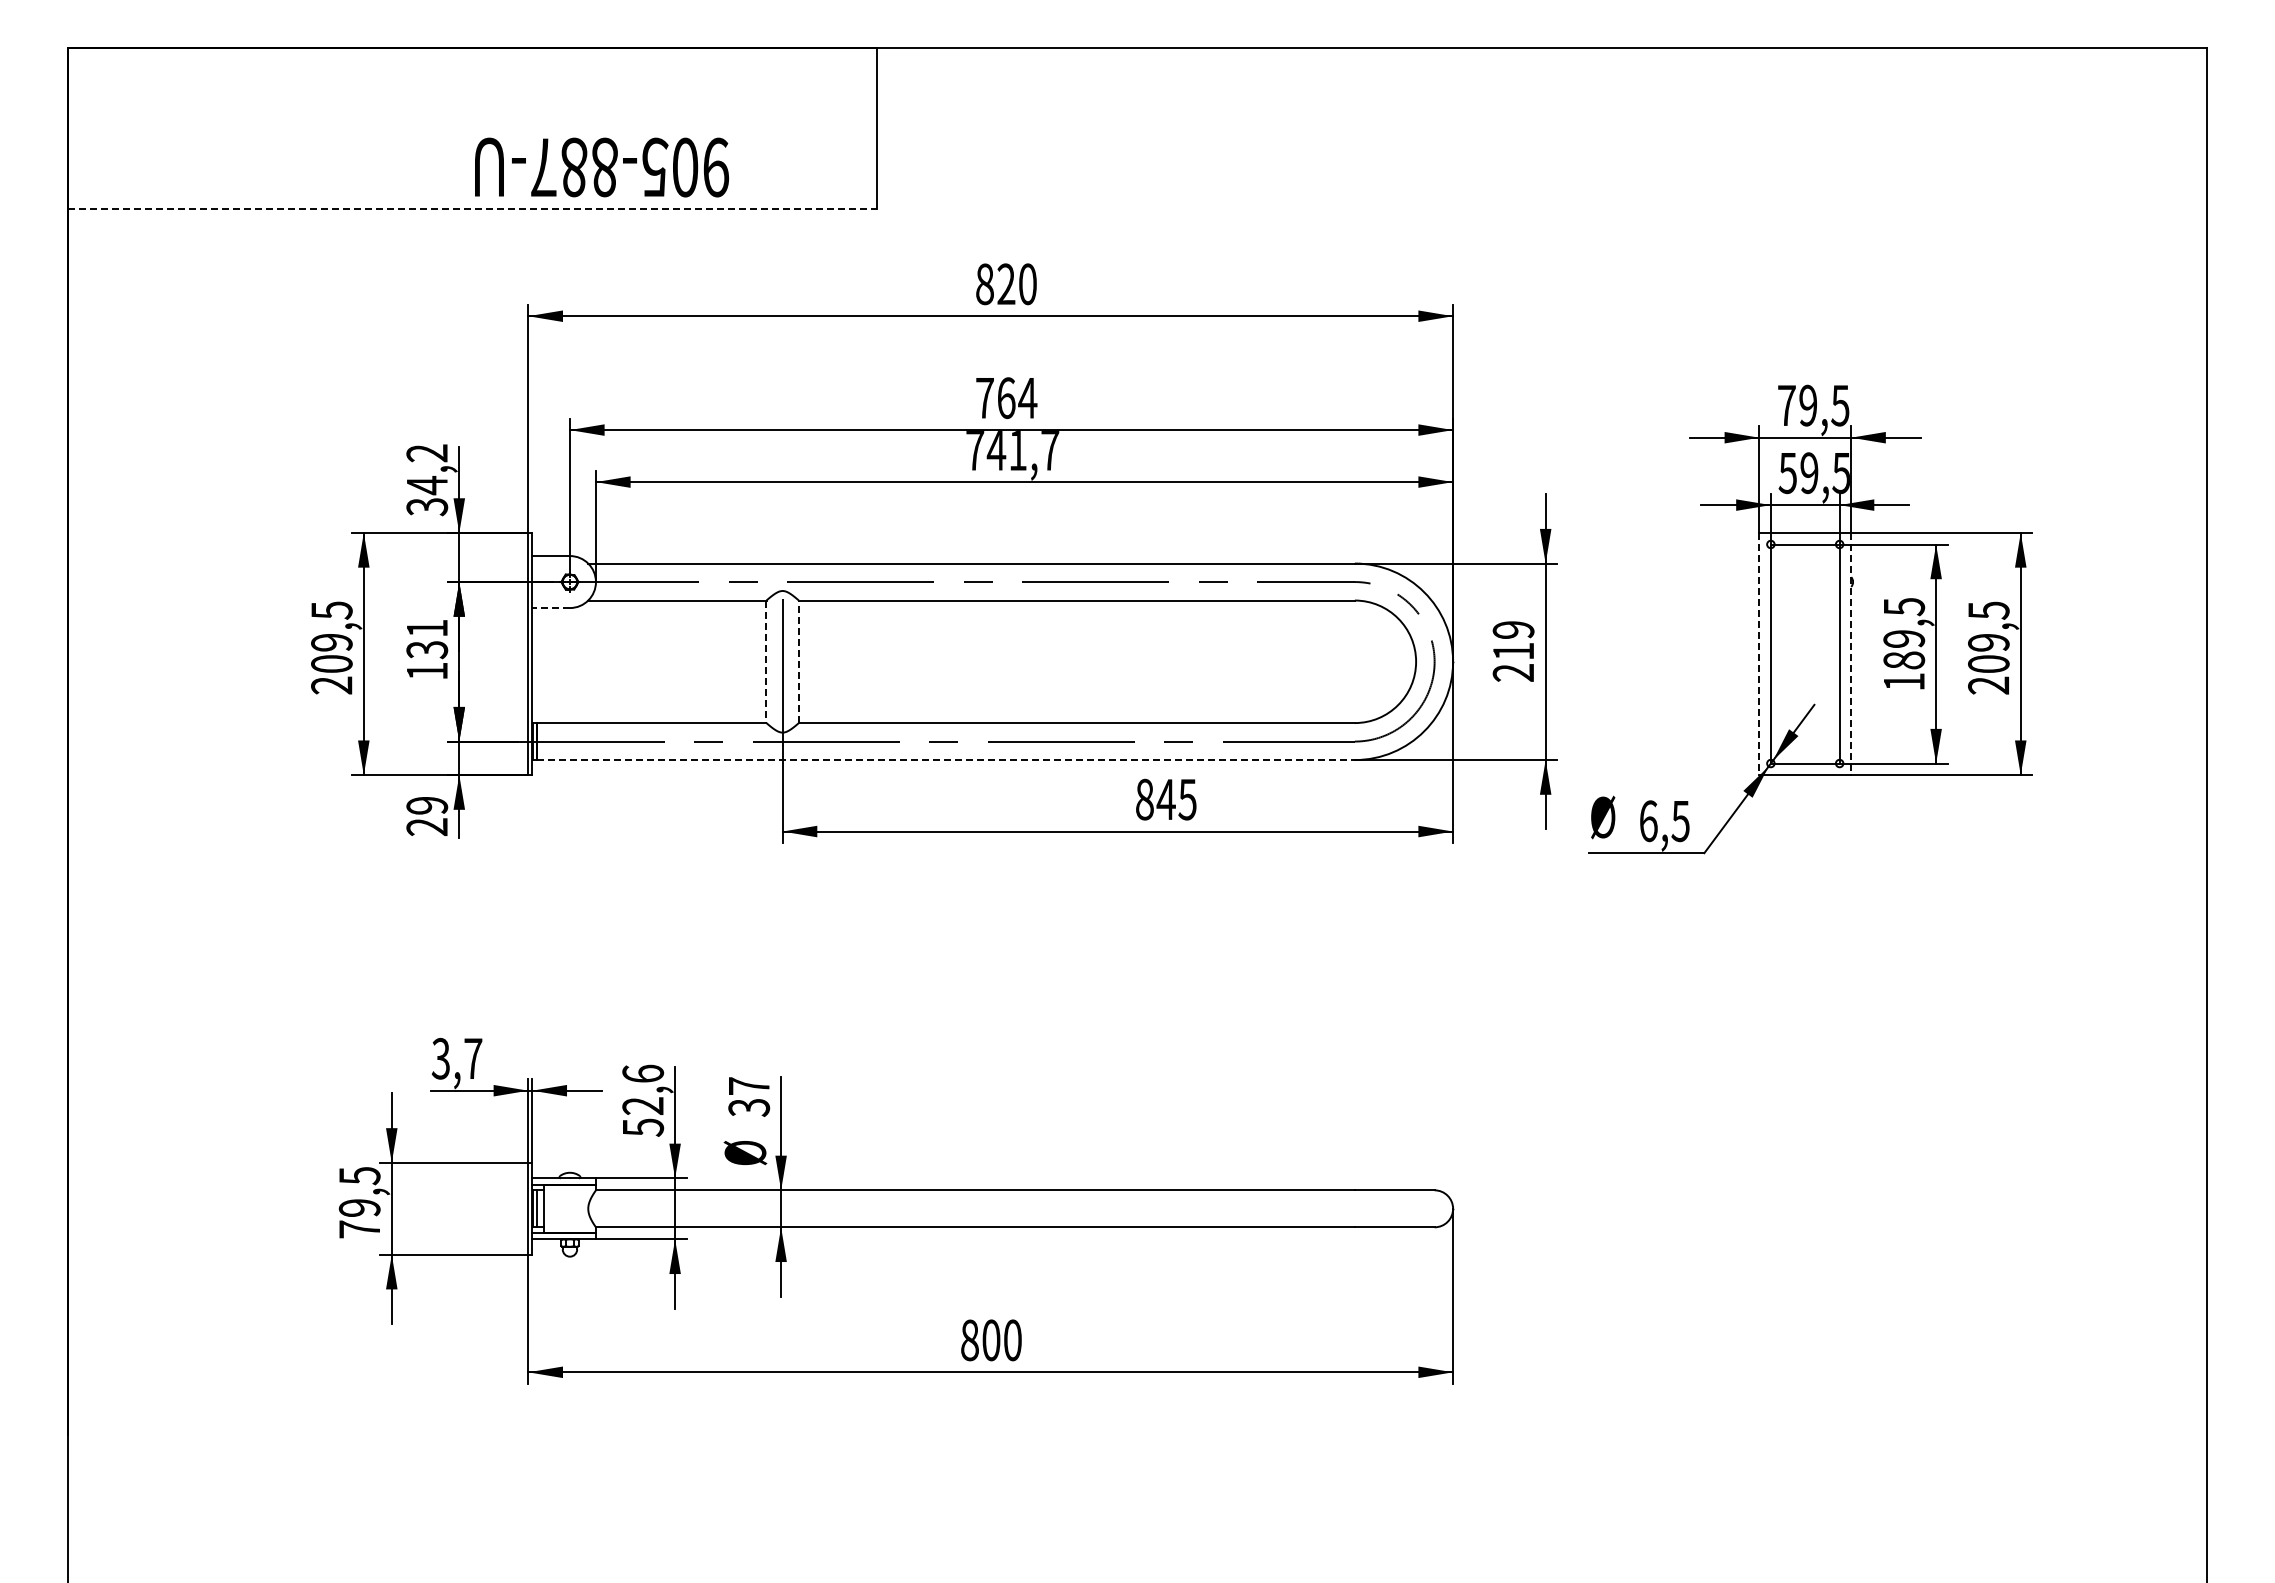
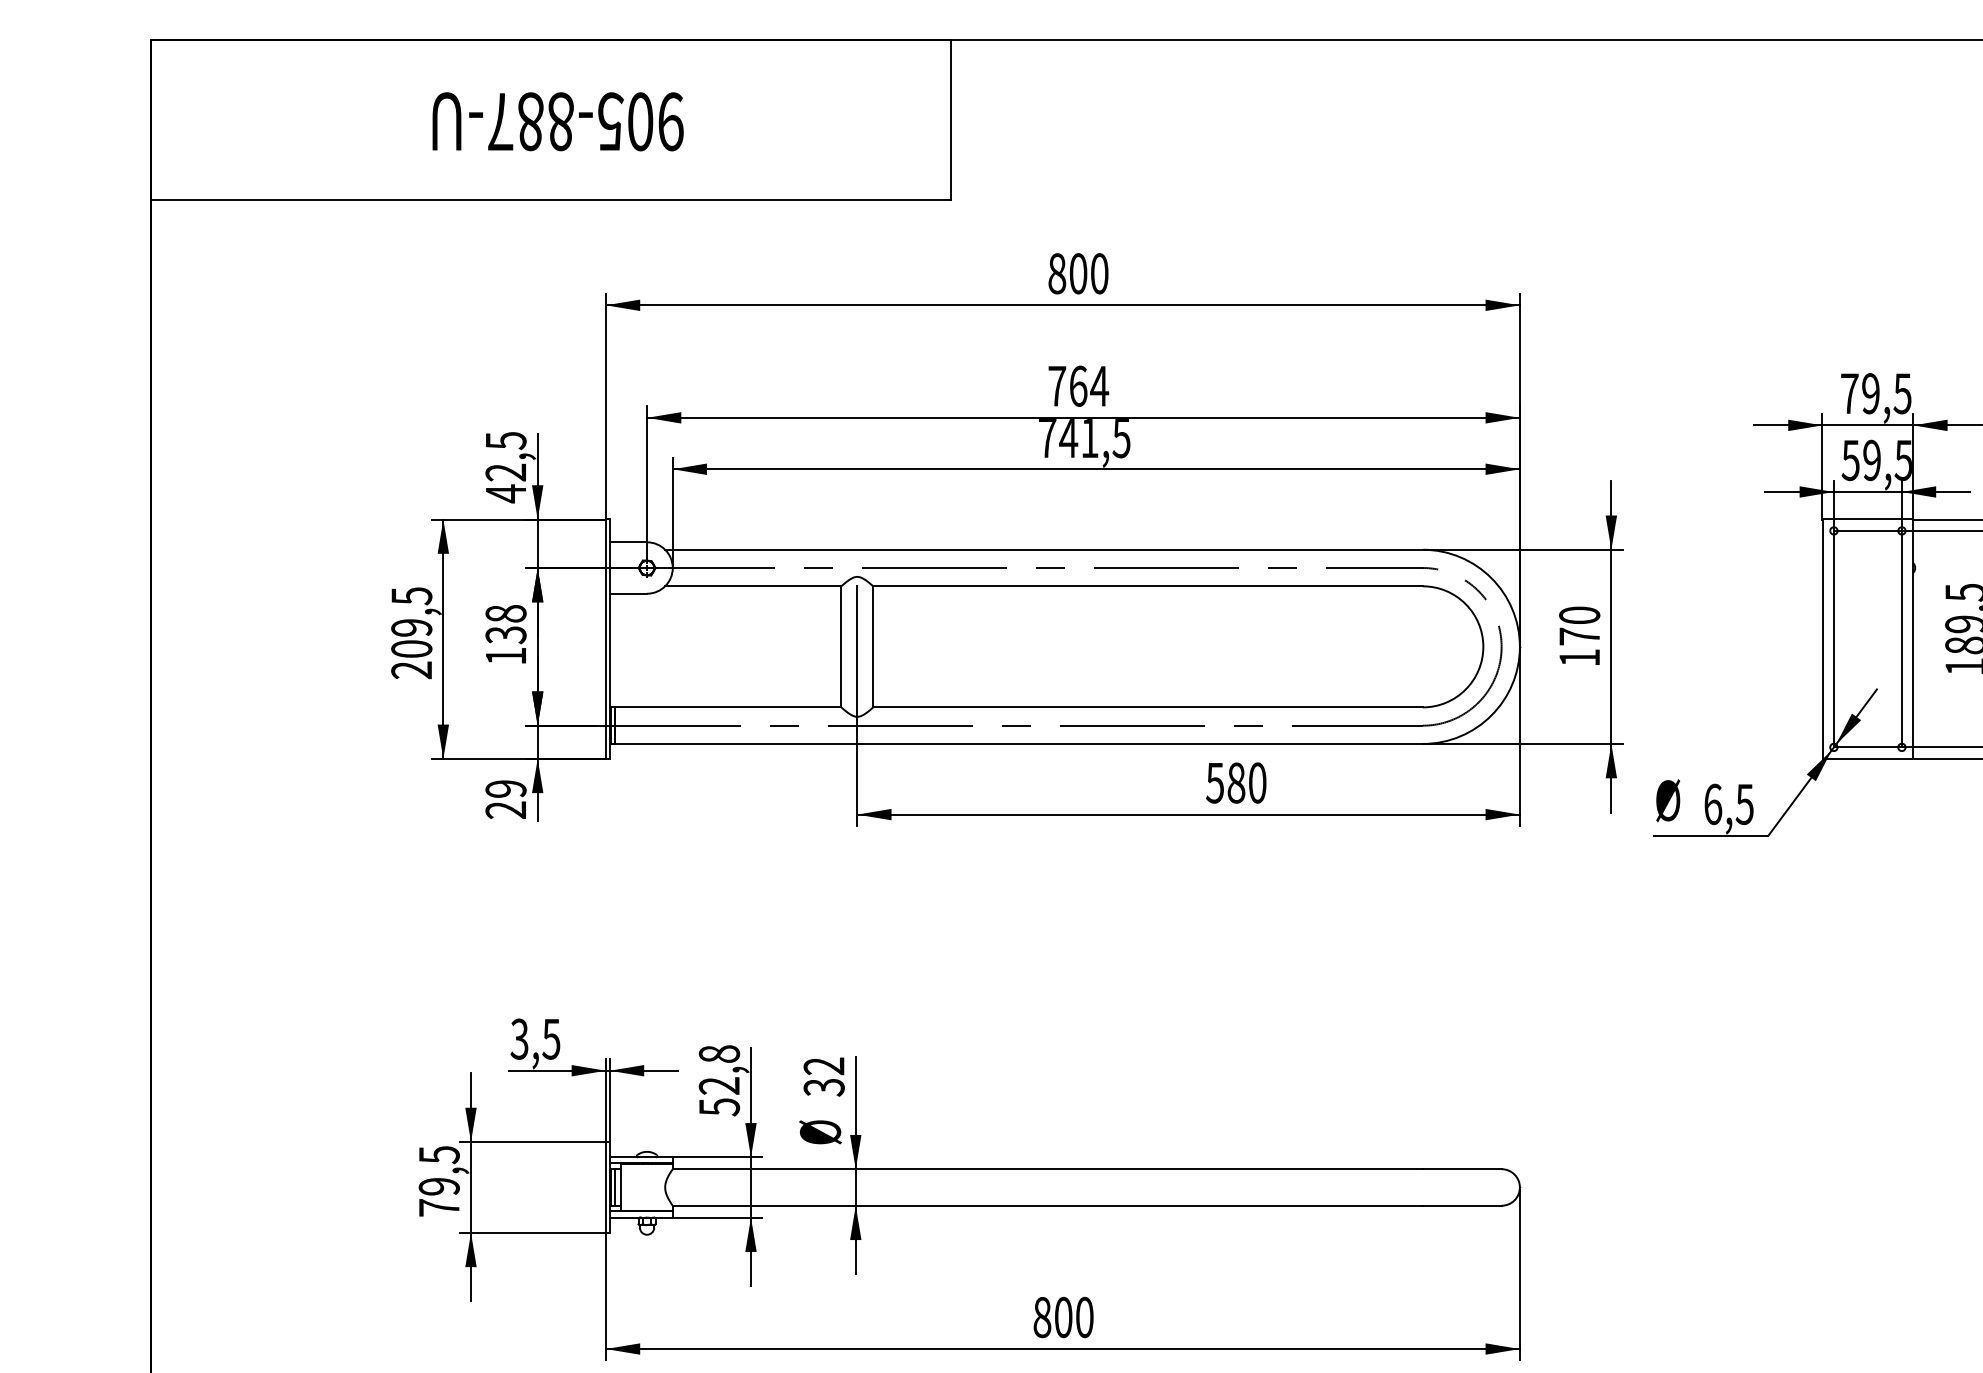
text: (601, 167) -> (557, 121), moved
line: (472, 209) -> (550, 199), dashed -> solid
text: (1006, 284) -> (1078, 273), 820 -> 800
text: (1049, 451) -> (1121, 439), 741,7 -> 741,5
text: (427, 480) -> (506, 467), 34,2 -> 42,5
line: (551, 608) -> (628, 594), dashed -> solid
text: (427, 628) -> (506, 613), 131 -> 138
text: (1513, 651) -> (1579, 636), 219 -> 170
line: (1759, 654) -> (1822, 639), dashed -> solid
line: (1851, 654) -> (1913, 639), dashed -> solid
line: (798, 661) -> (872, 646), dashed -> solid
line: (766, 662) -> (841, 647), dashed -> solid
line: (945, 760) -> (1018, 744), dashed -> solid
text: (1165, 799) -> (1235, 782), 845 -> 580
text: (473, 1058) -> (551, 1038), 3,7 -> 3,5
text: (643, 1073) -> (719, 1053), 52,6 -> 52,8
text: (748, 1086) -> (823, 1066), 37 -> 32

